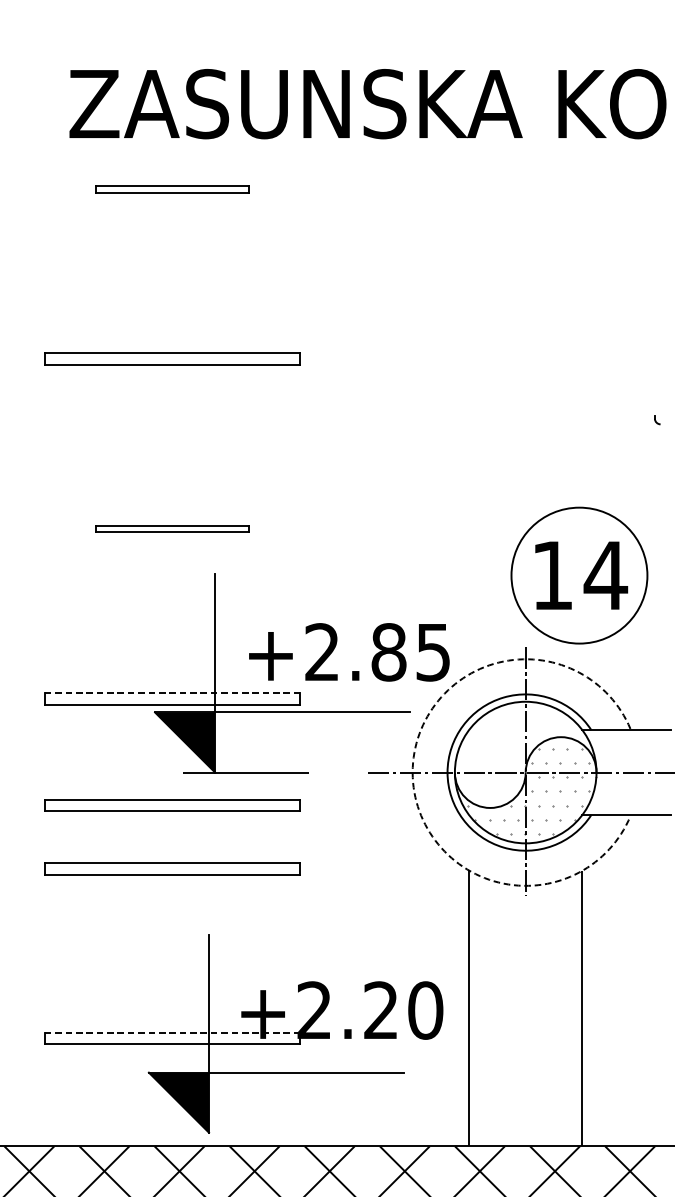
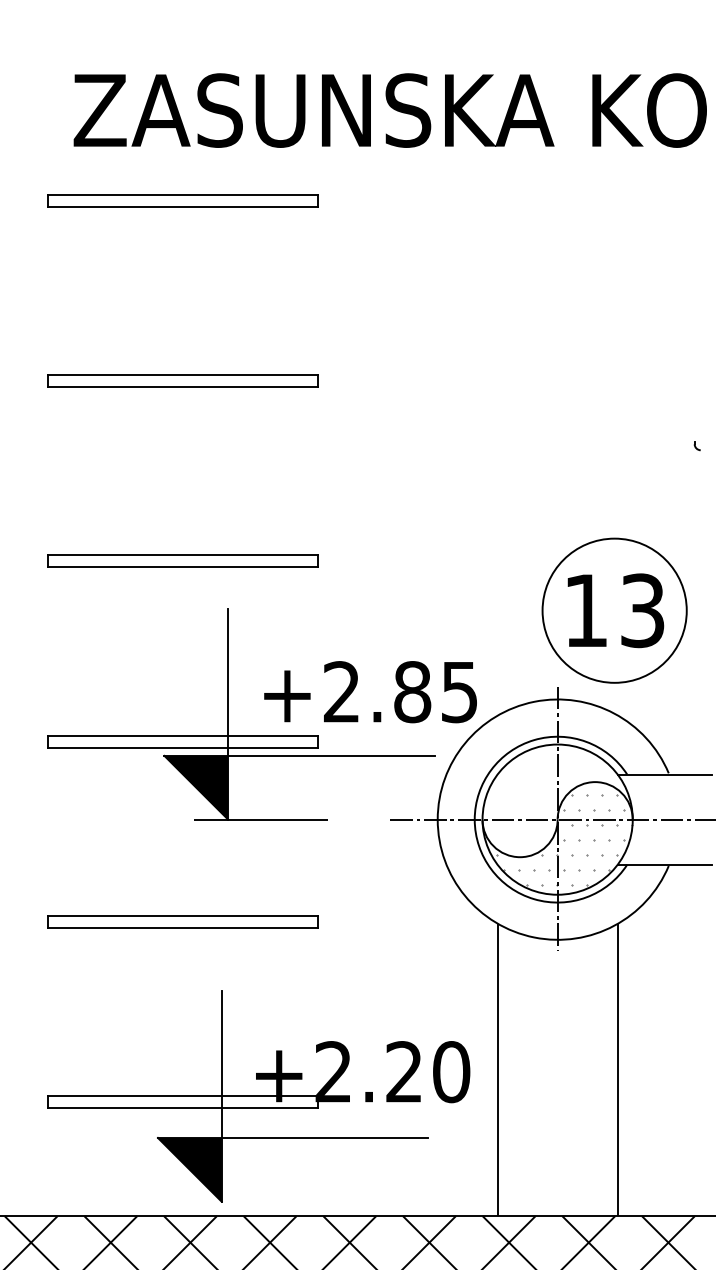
part: (172, 188) -> (182, 200), size x1.67
part: (172, 528) -> (182, 560), size x1.67
text: (605, 575) -> (642, 610), 14 -> 13
line: (172, 693) -> (183, 735), dashed -> solid
arc: (412, 772) -> (437, 819), dashed -> solid
part: (172, 805) -> (182, 854), removed
line: (172, 1033) -> (183, 1096), dashed -> solid

